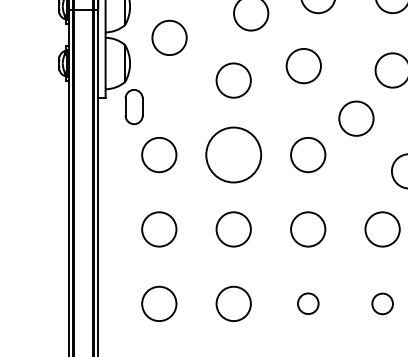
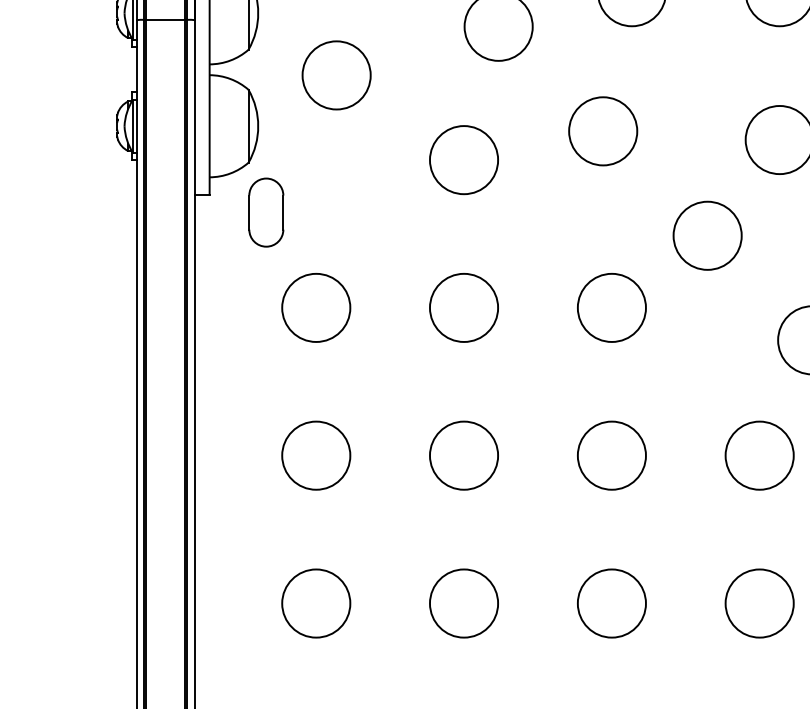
circle: (233, 154) -> (463, 306), size x0.62
circle: (308, 303) -> (612, 602), size x1.67
circle: (382, 303) -> (759, 602), size x1.67

